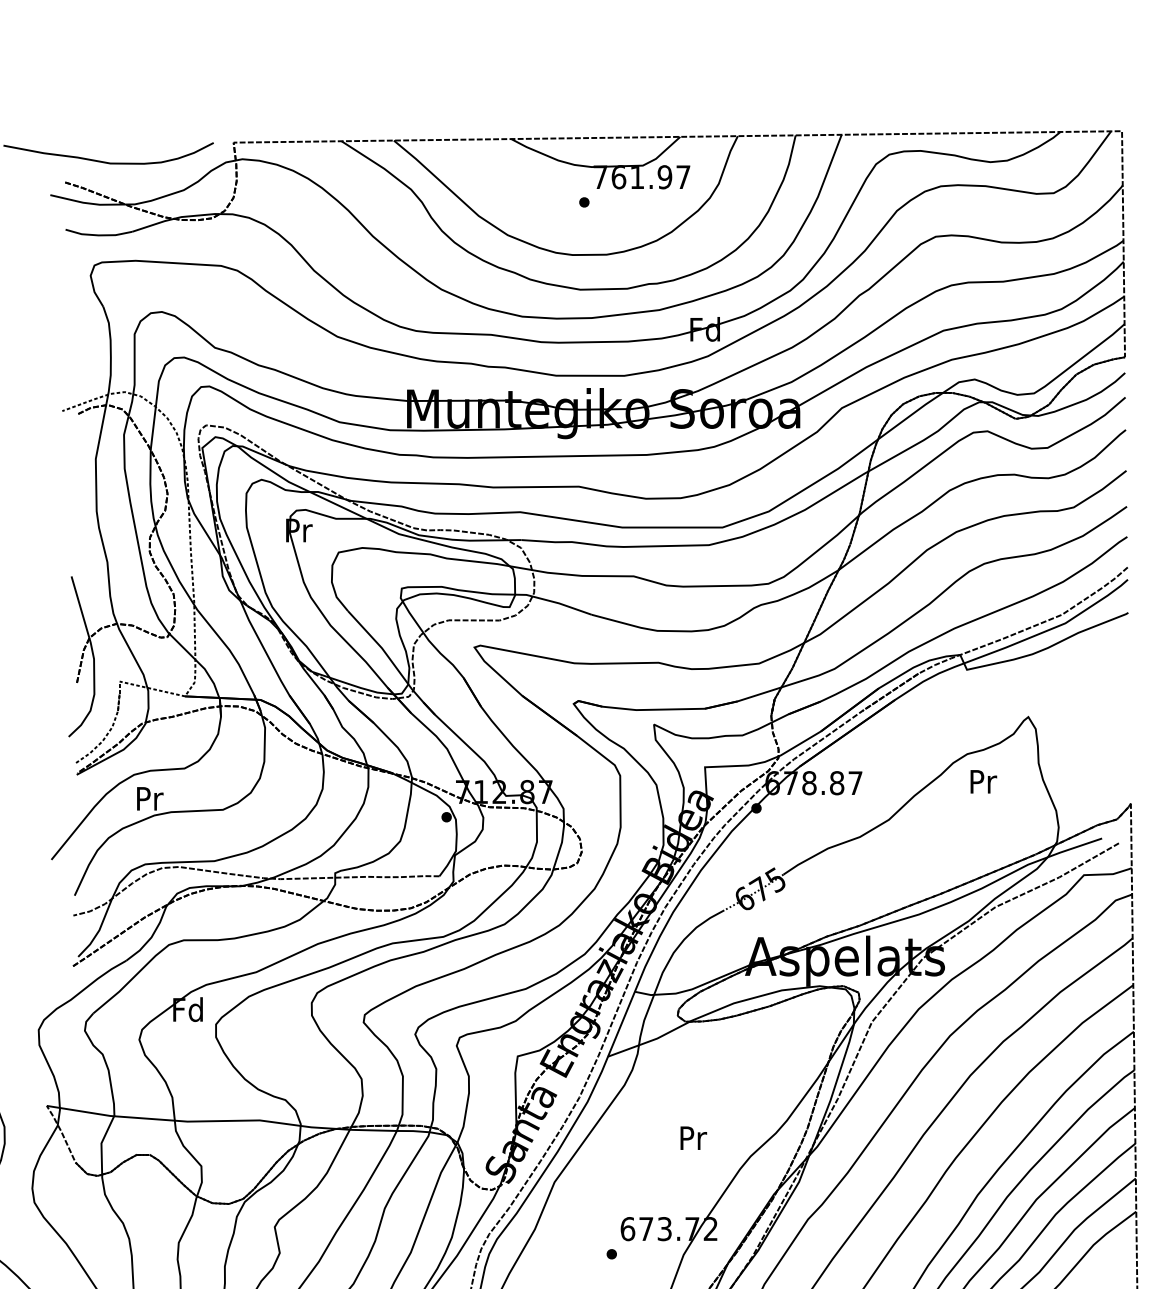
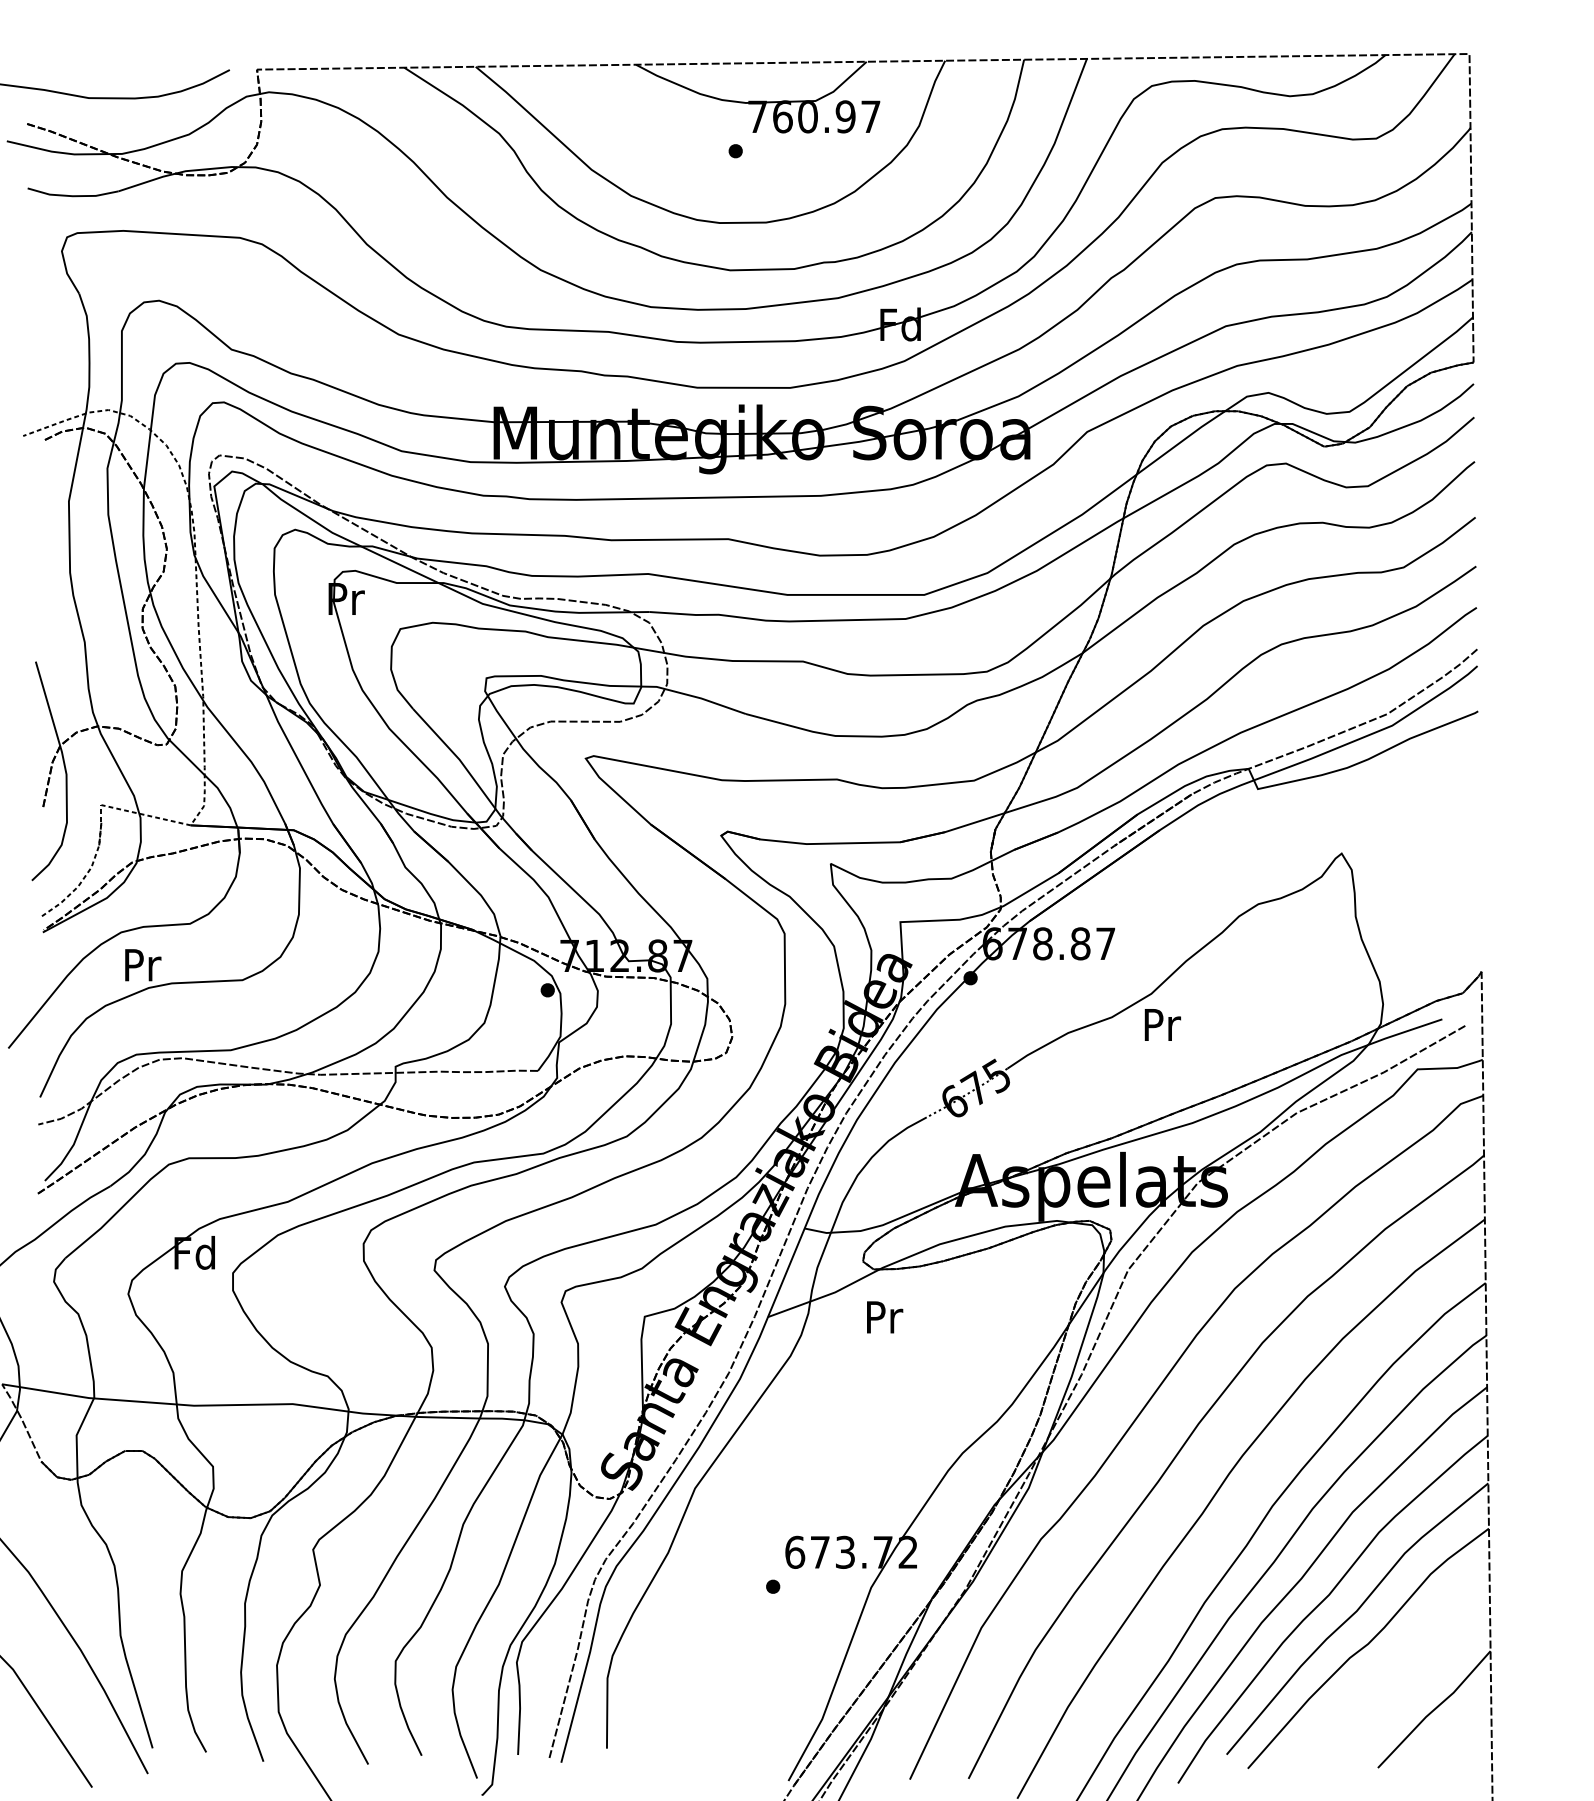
text: (636, 176) -> (807, 116), 761.97 -> 760.97
text: (983, 781) -> (1162, 1024), moved
text: (694, 1138) -> (885, 1317), moved

